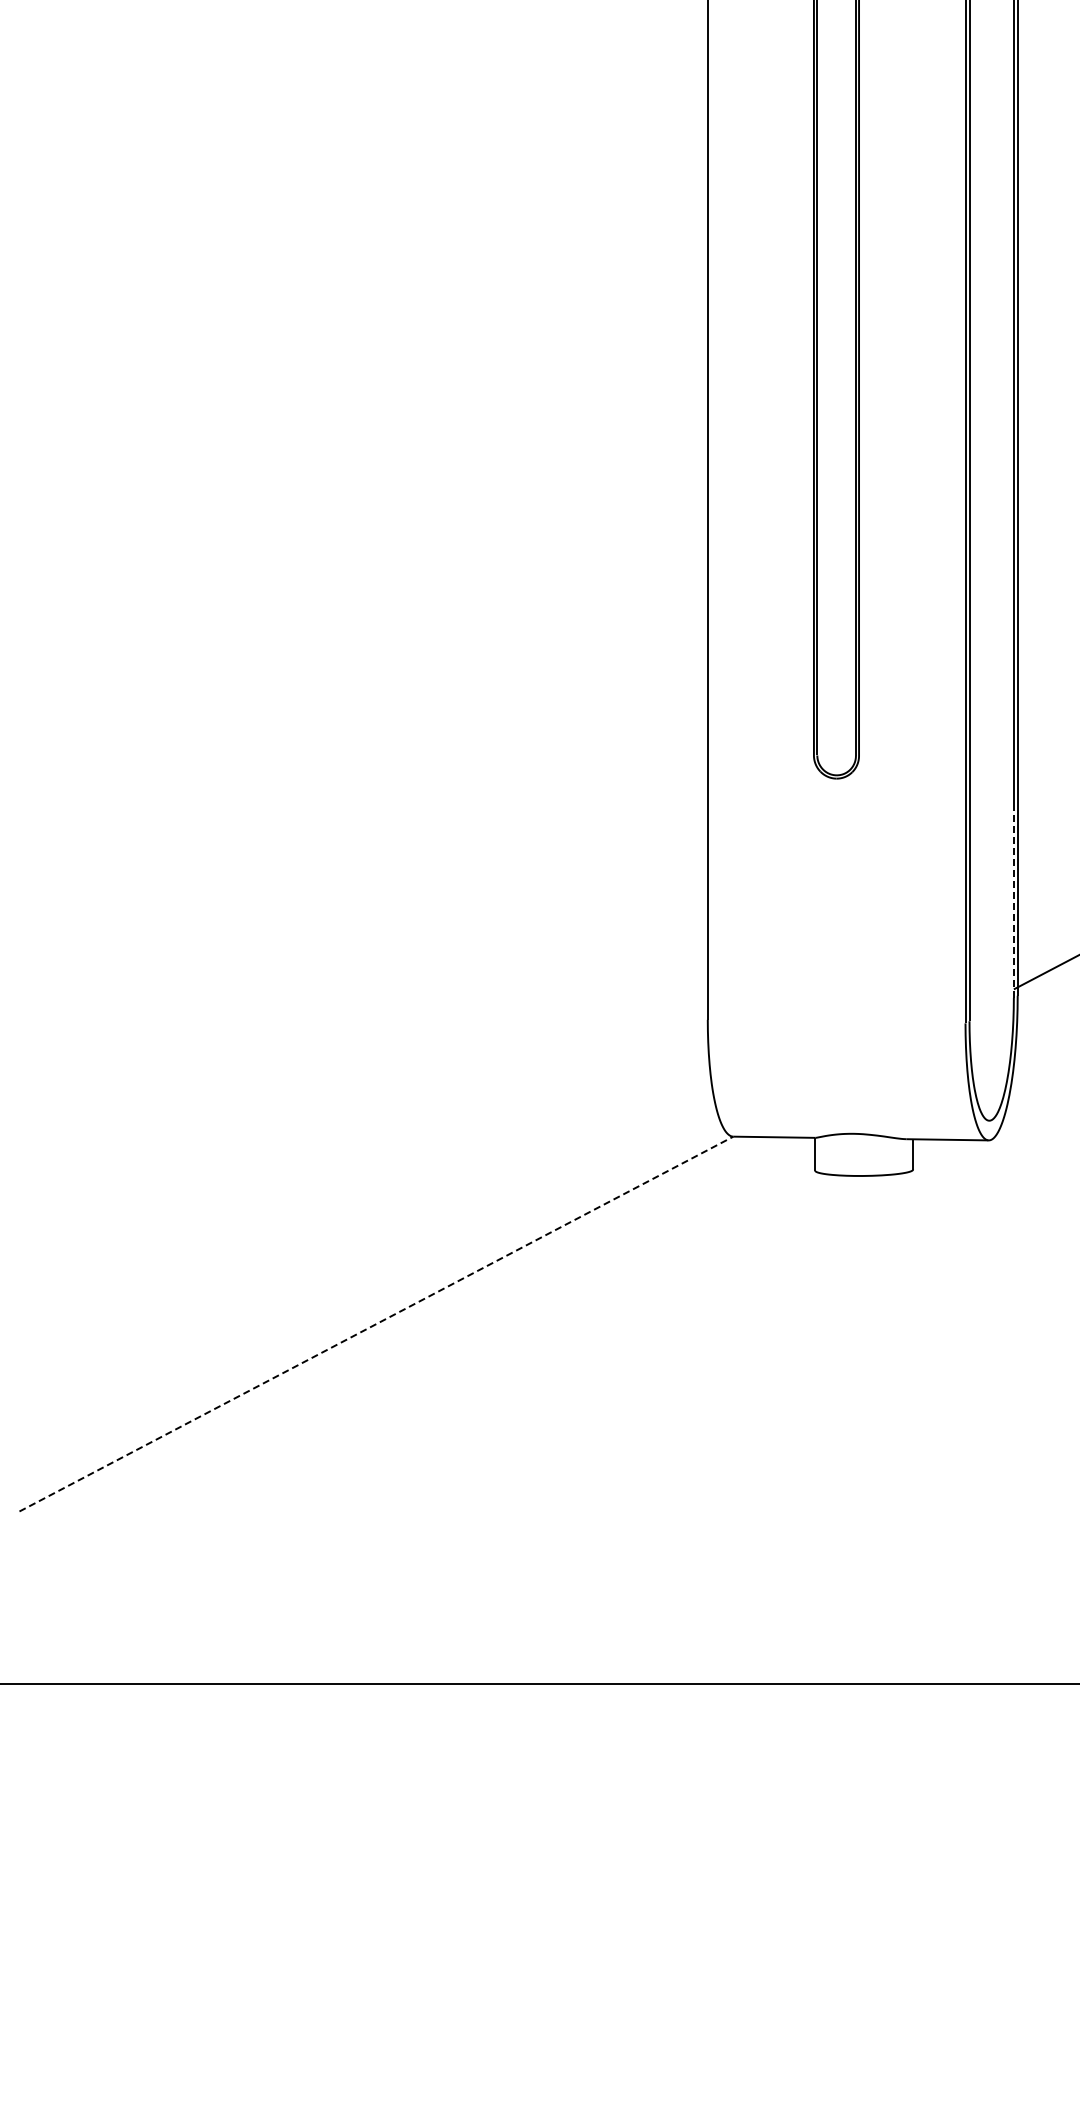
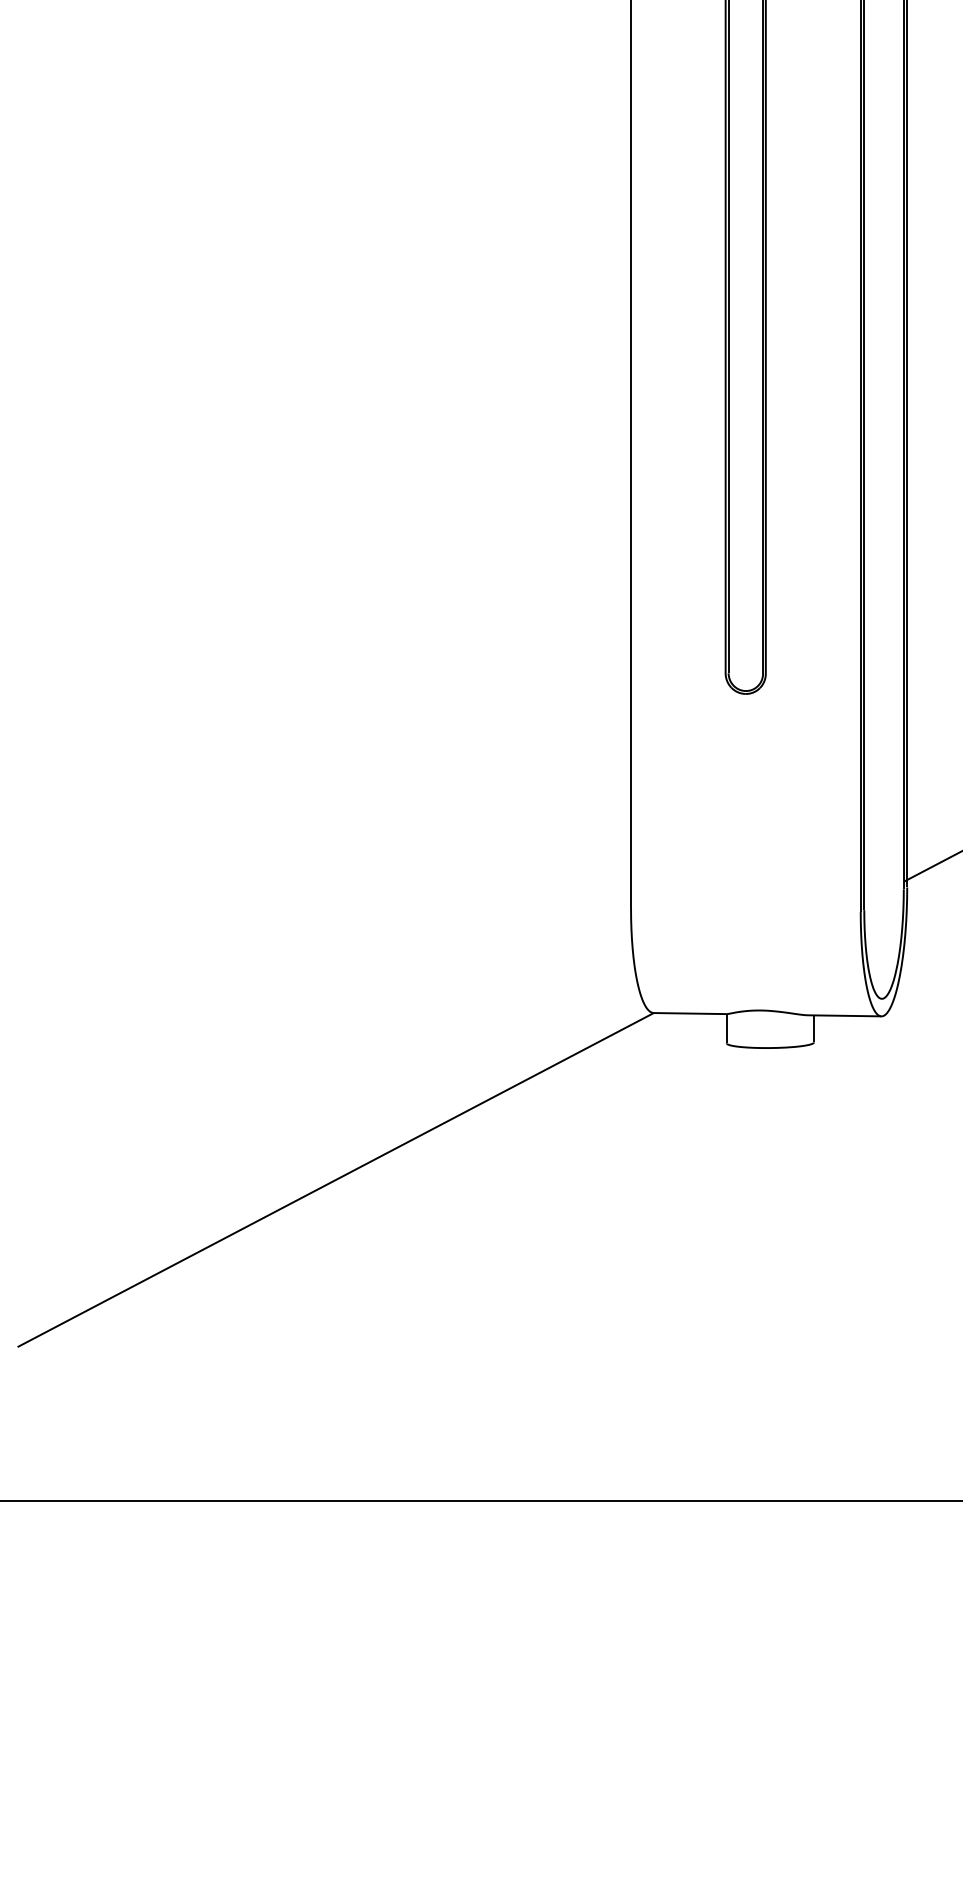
line: (1013, 901) -> (903, 803), dashed -> solid
line: (376, 1323) -> (335, 1179), dashed -> solid

